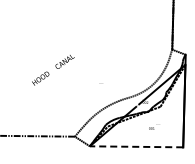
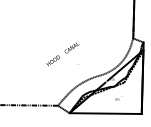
text: (53, 70) -> (63, 54), moved
line: (136, 146) -> (105, 113), dashed -> solid

